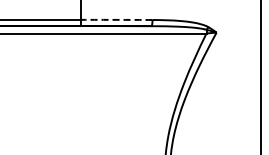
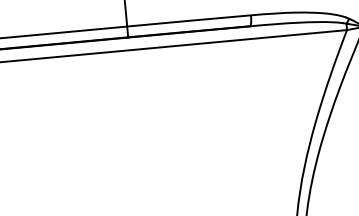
arc: (116, 19) -> (188, 20), dashed -> solid

